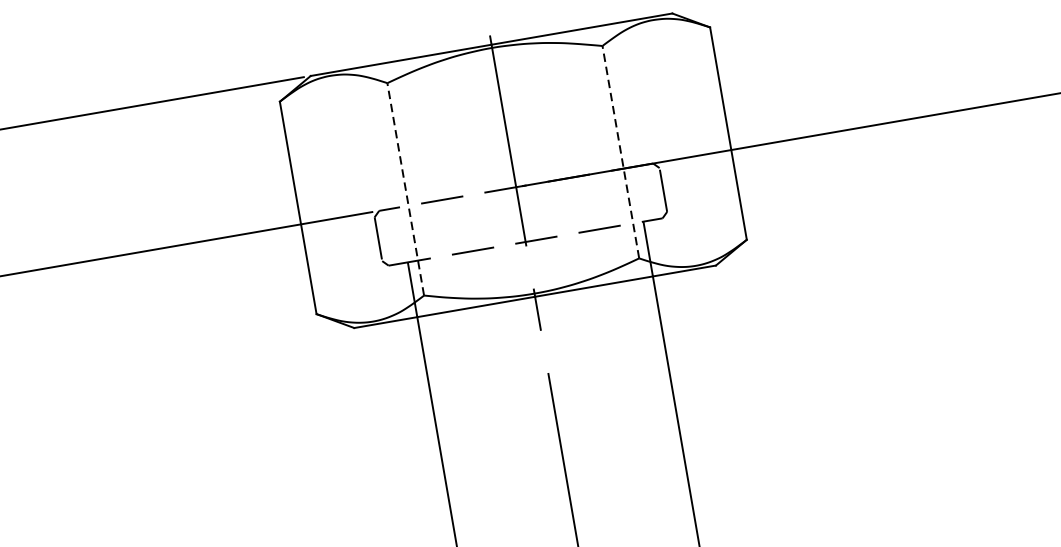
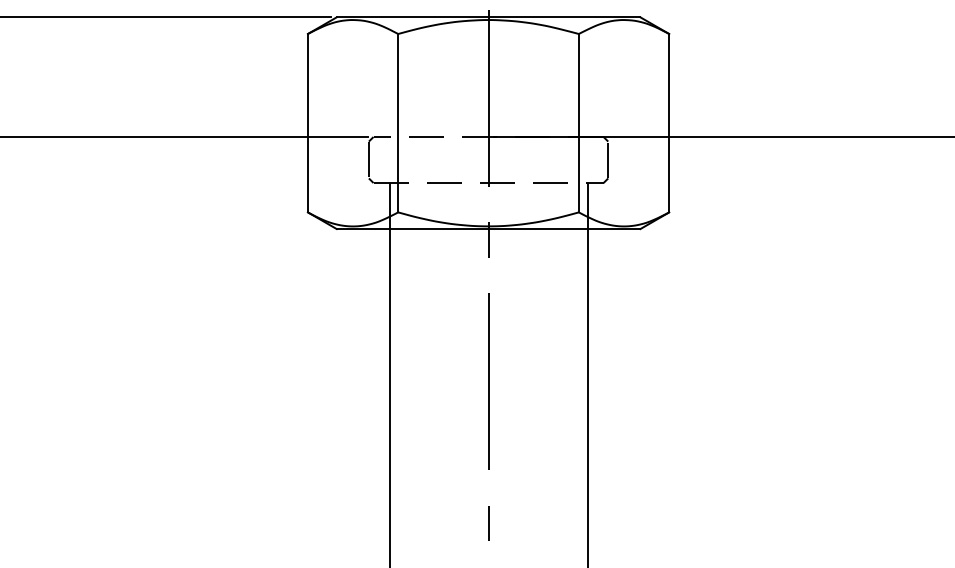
line: (620, 151) -> (578, 122), dashed -> solid
line: (405, 188) -> (398, 122), dashed -> solid

